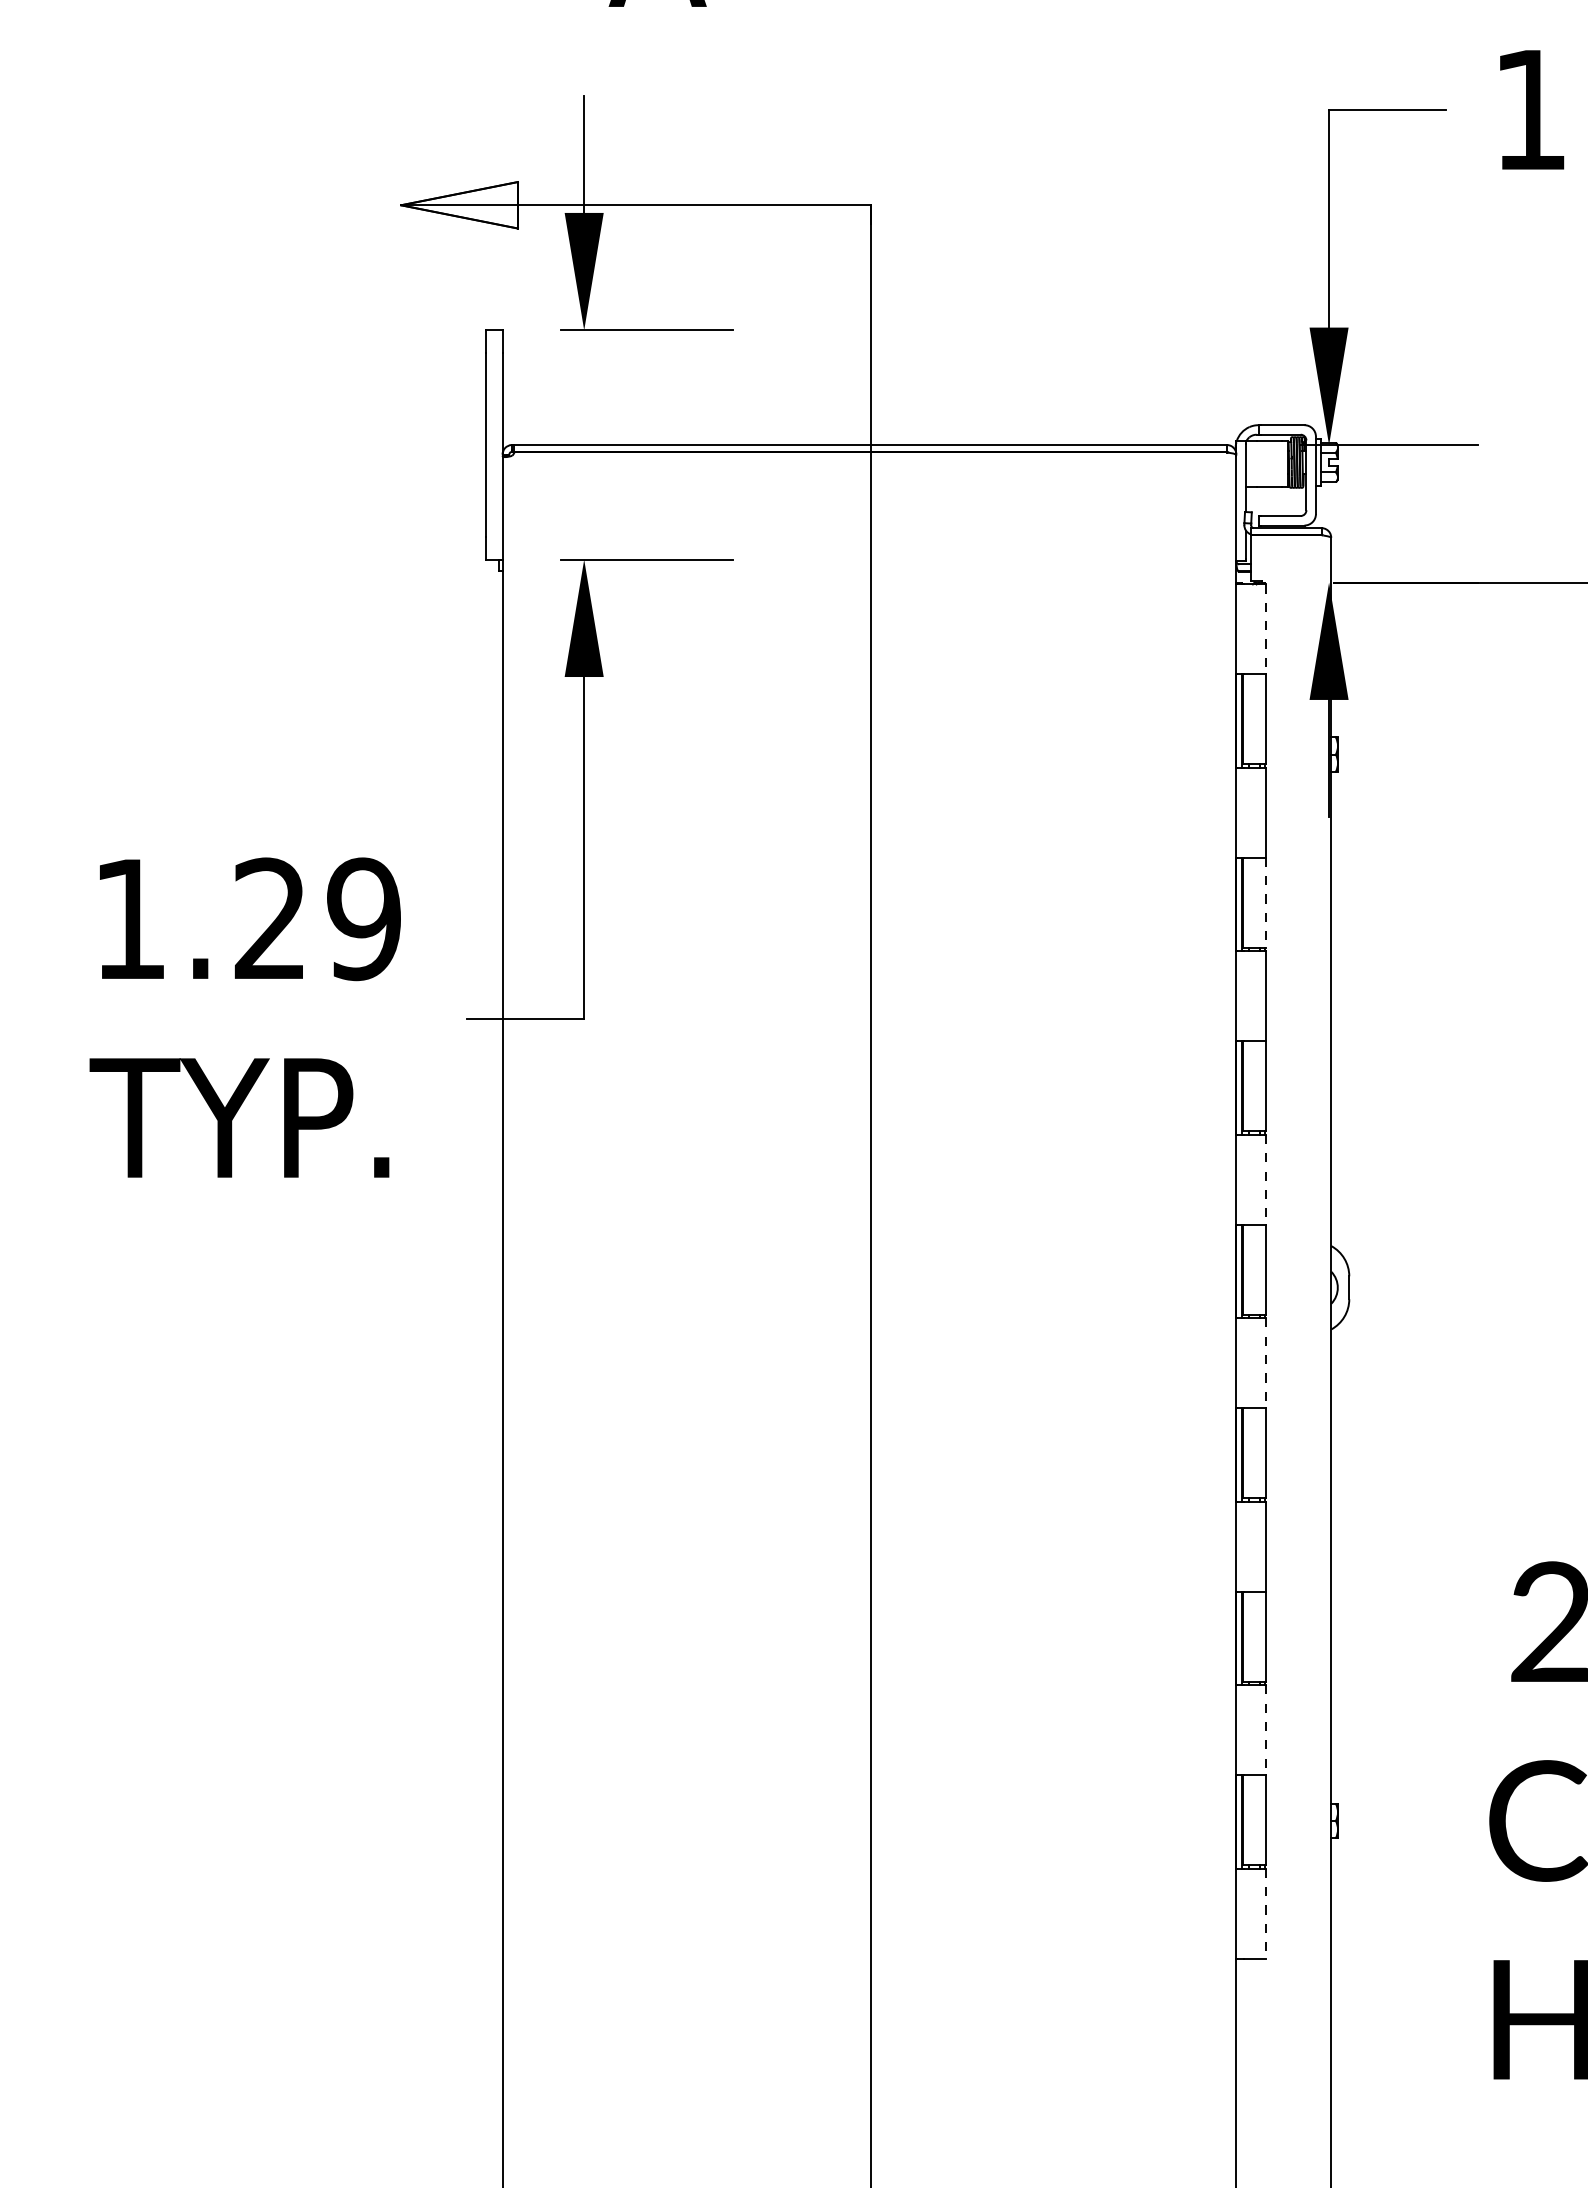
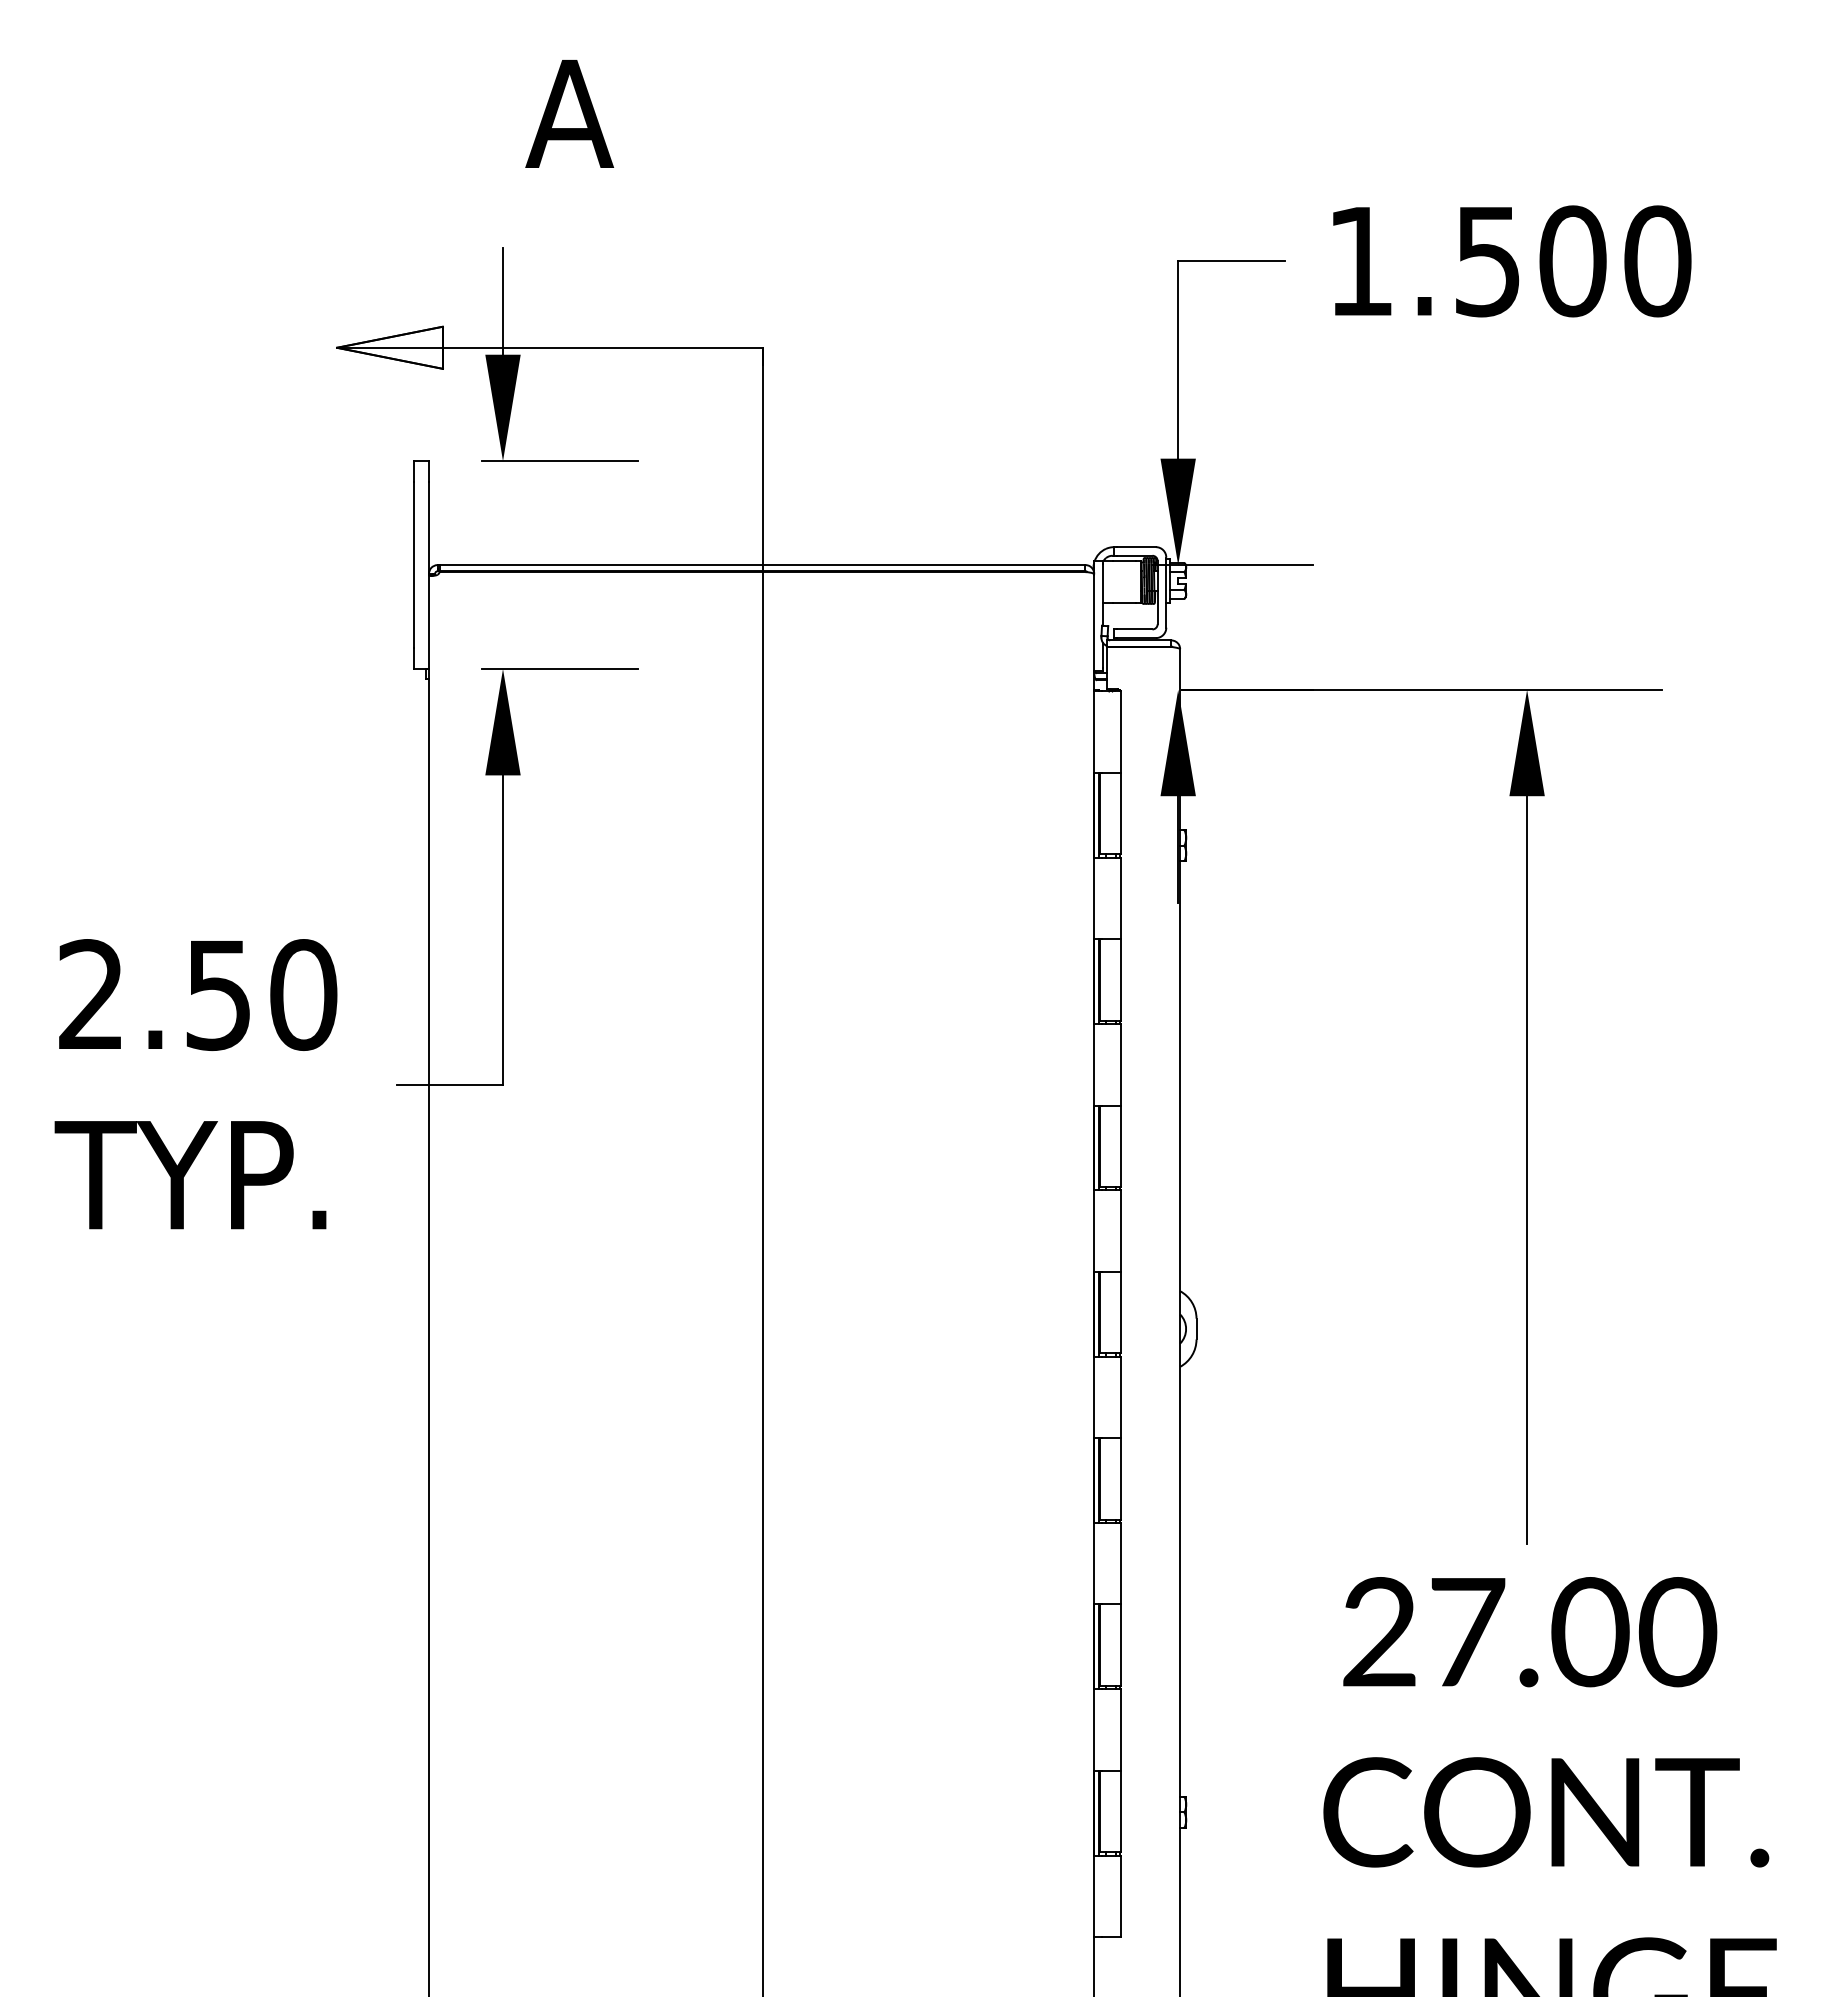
line: (1266, 629) -> (1121, 732), dashed -> solid
line: (1266, 903) -> (1121, 980), dashed -> solid
text: (248, 919) -> (198, 995), 1.29 -> 2.50
line: (1266, 1180) -> (1121, 1231), dashed -> solid
line: (1266, 1363) -> (1121, 1397), dashed -> solid
line: (1266, 1730) -> (1121, 1730), dashed -> solid
line: (1266, 1913) -> (1121, 1896), dashed -> solid

